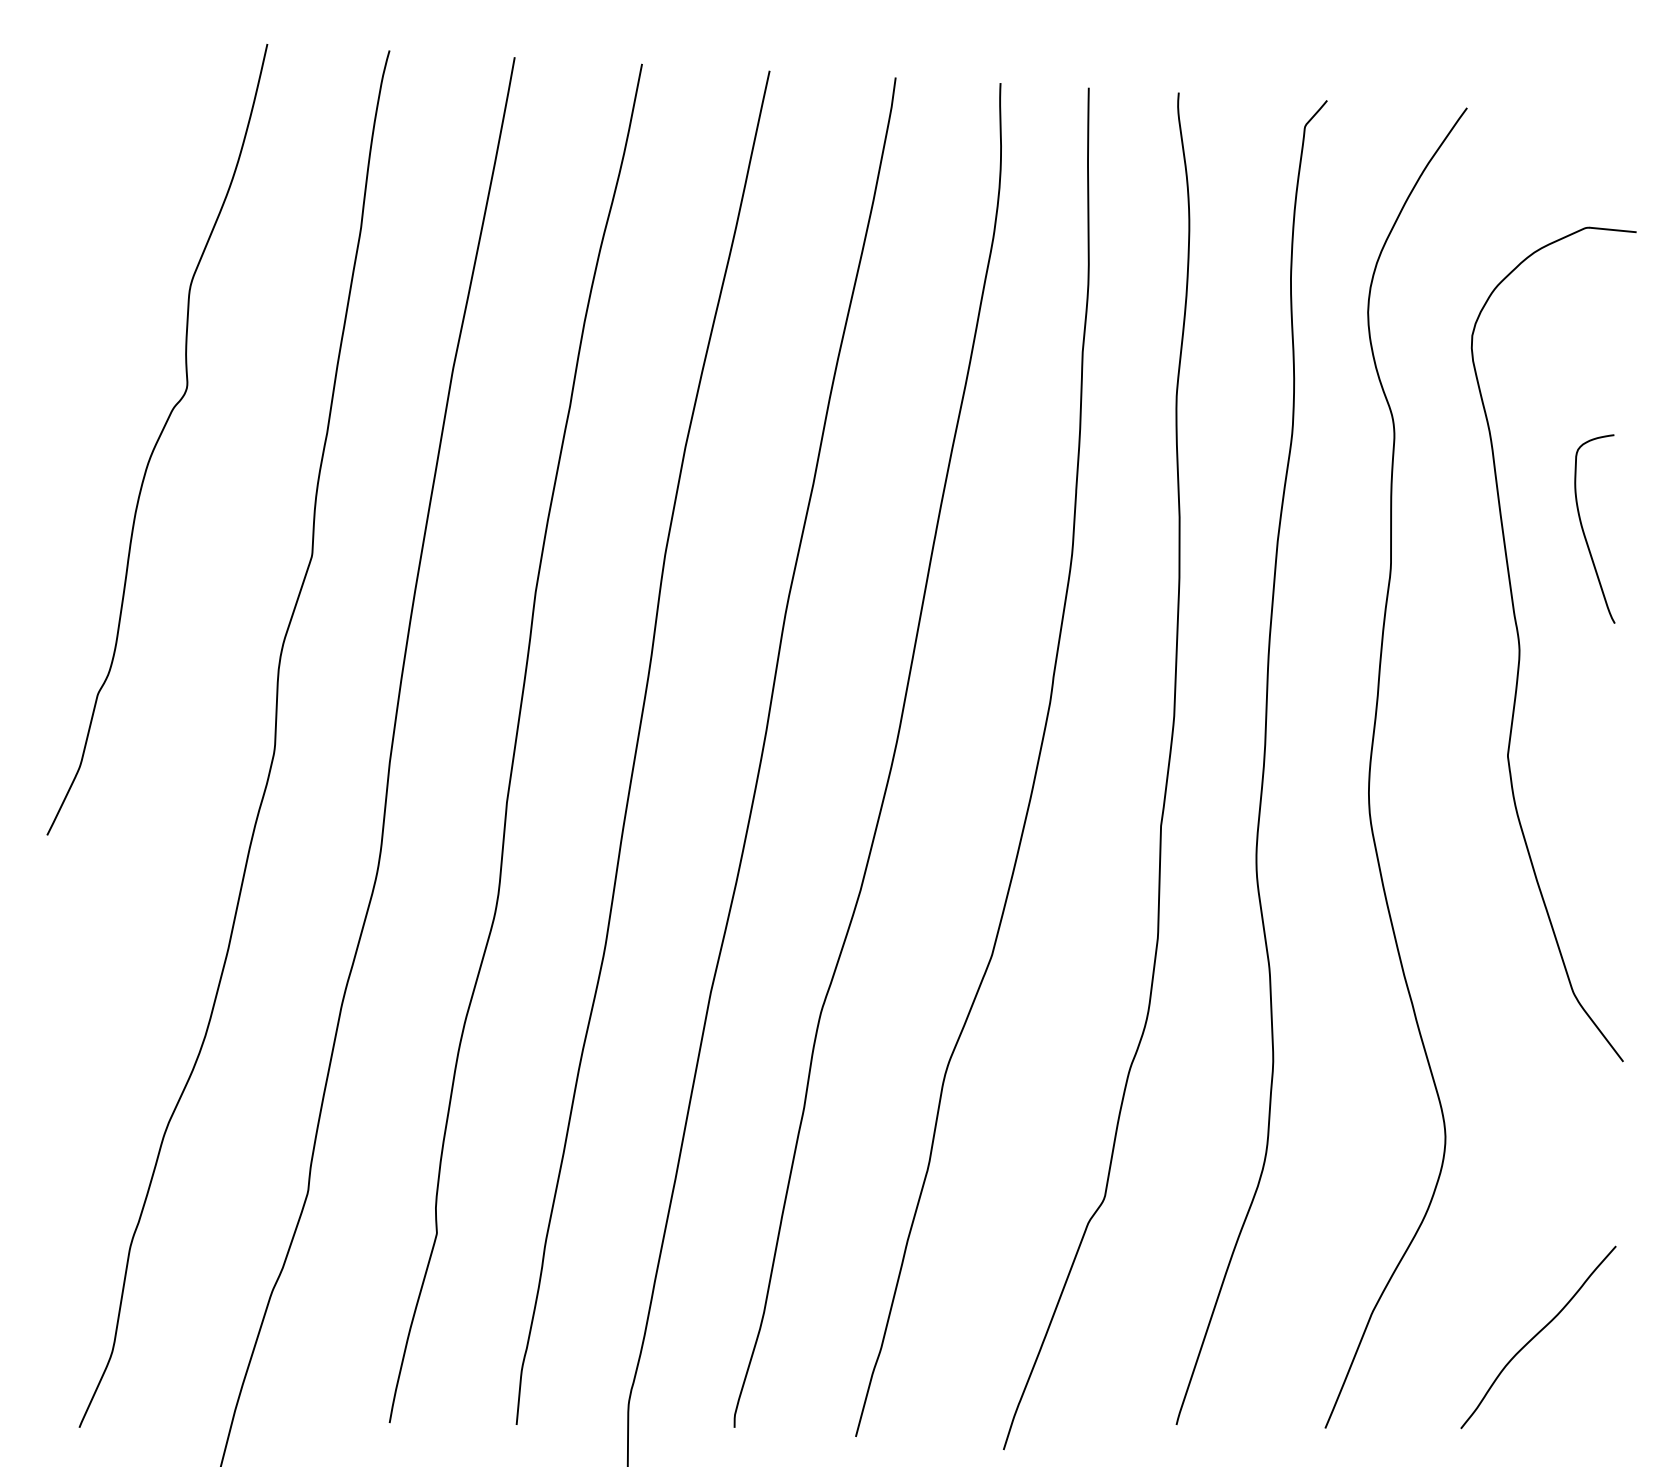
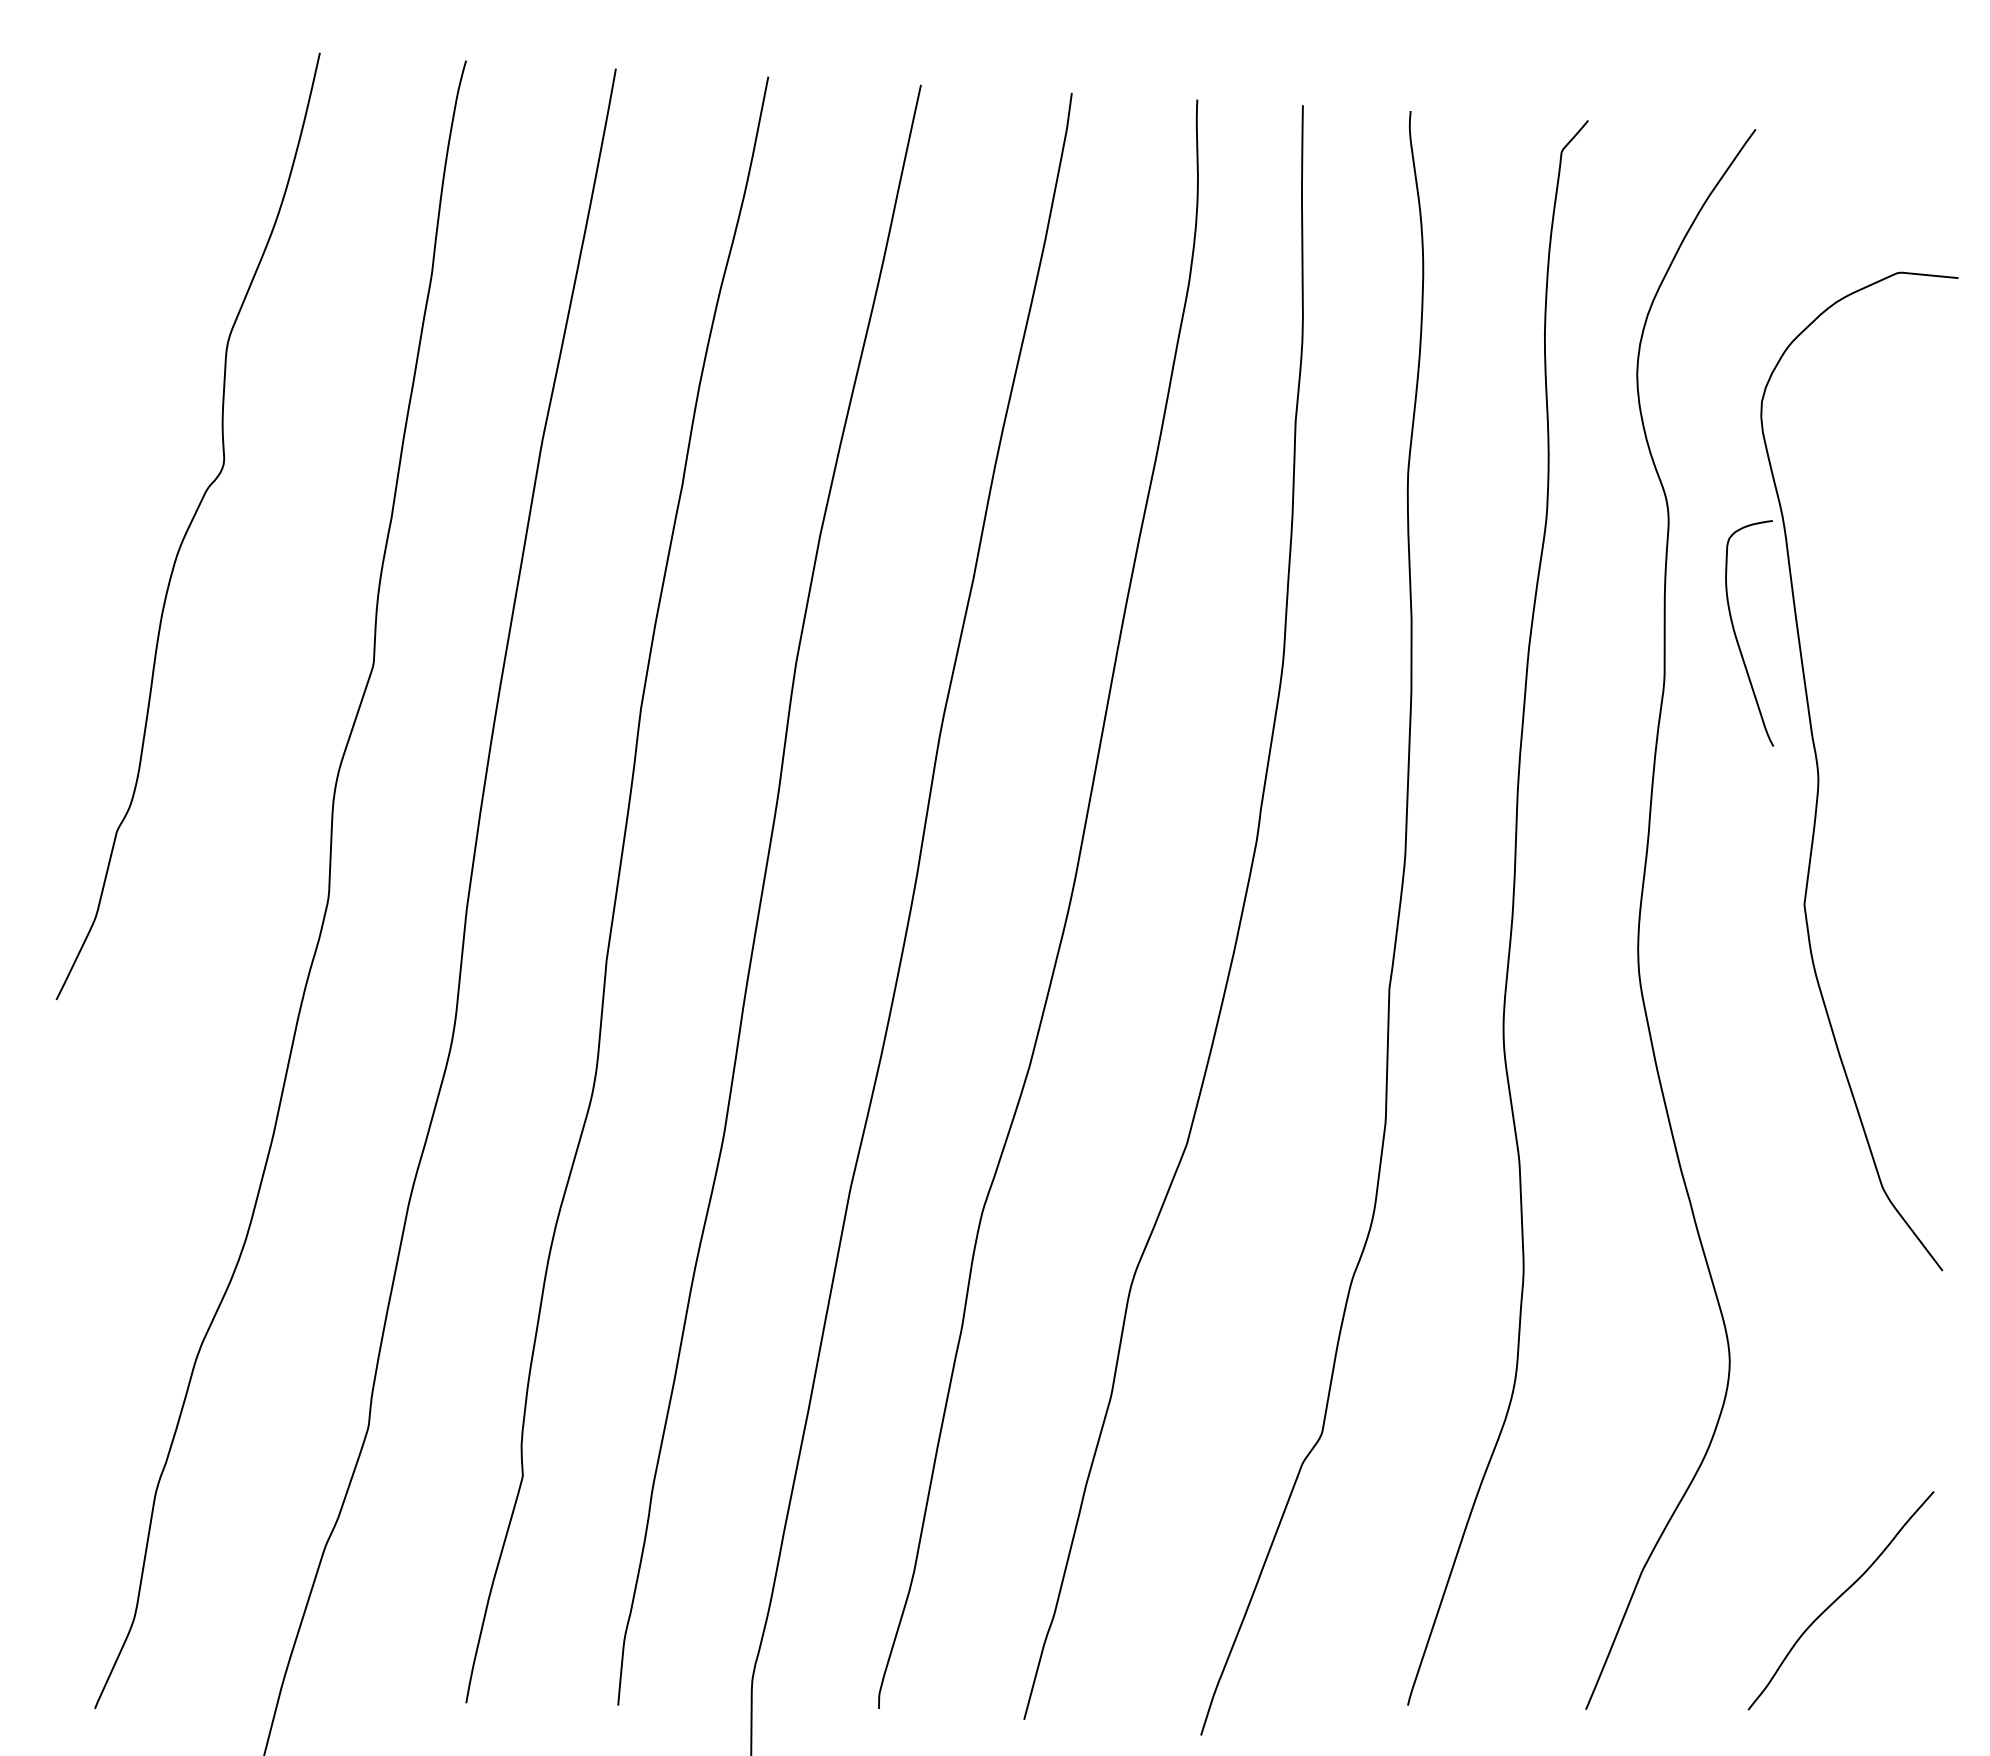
curve: (1584, 533) -> (1737, 638), moved

